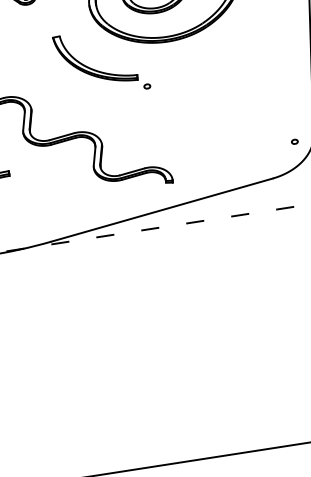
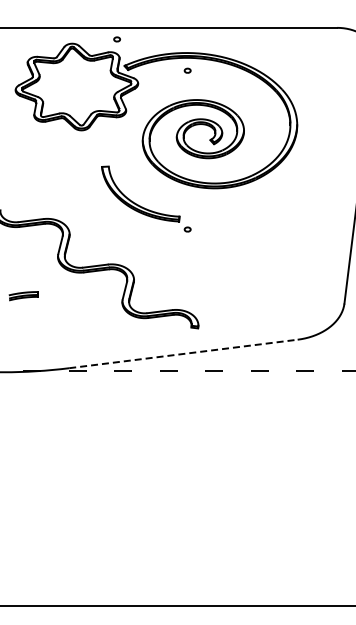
part: (294, 141) -> (324, 306), removed
line: (162, 209) -> (183, 353), solid -> dashed

